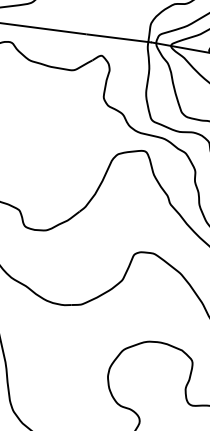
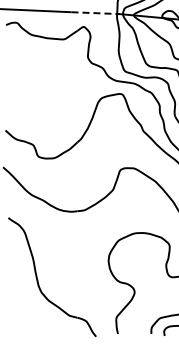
line: (120, 38) -> (96, 13), solid -> dashed

